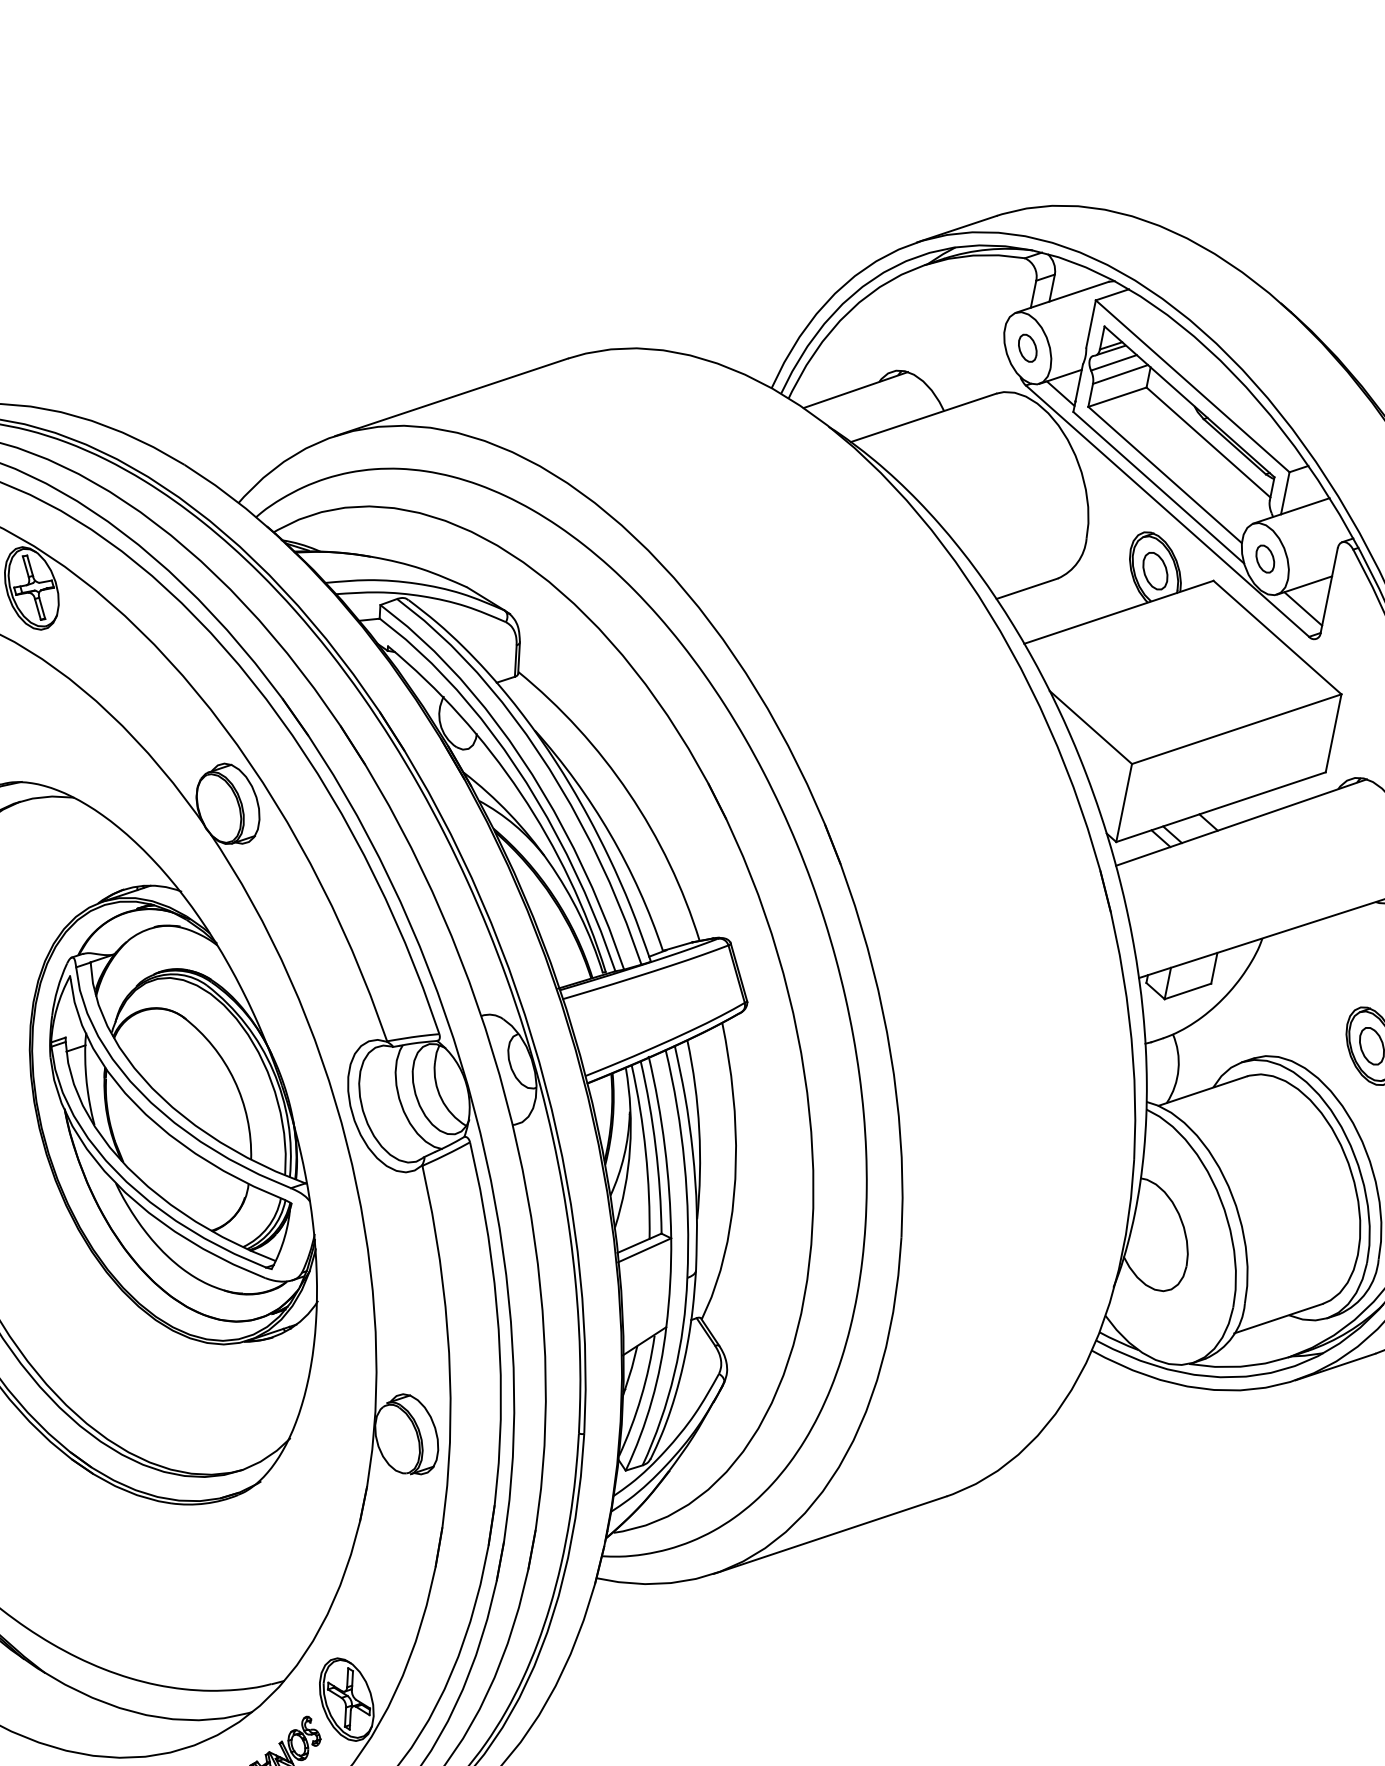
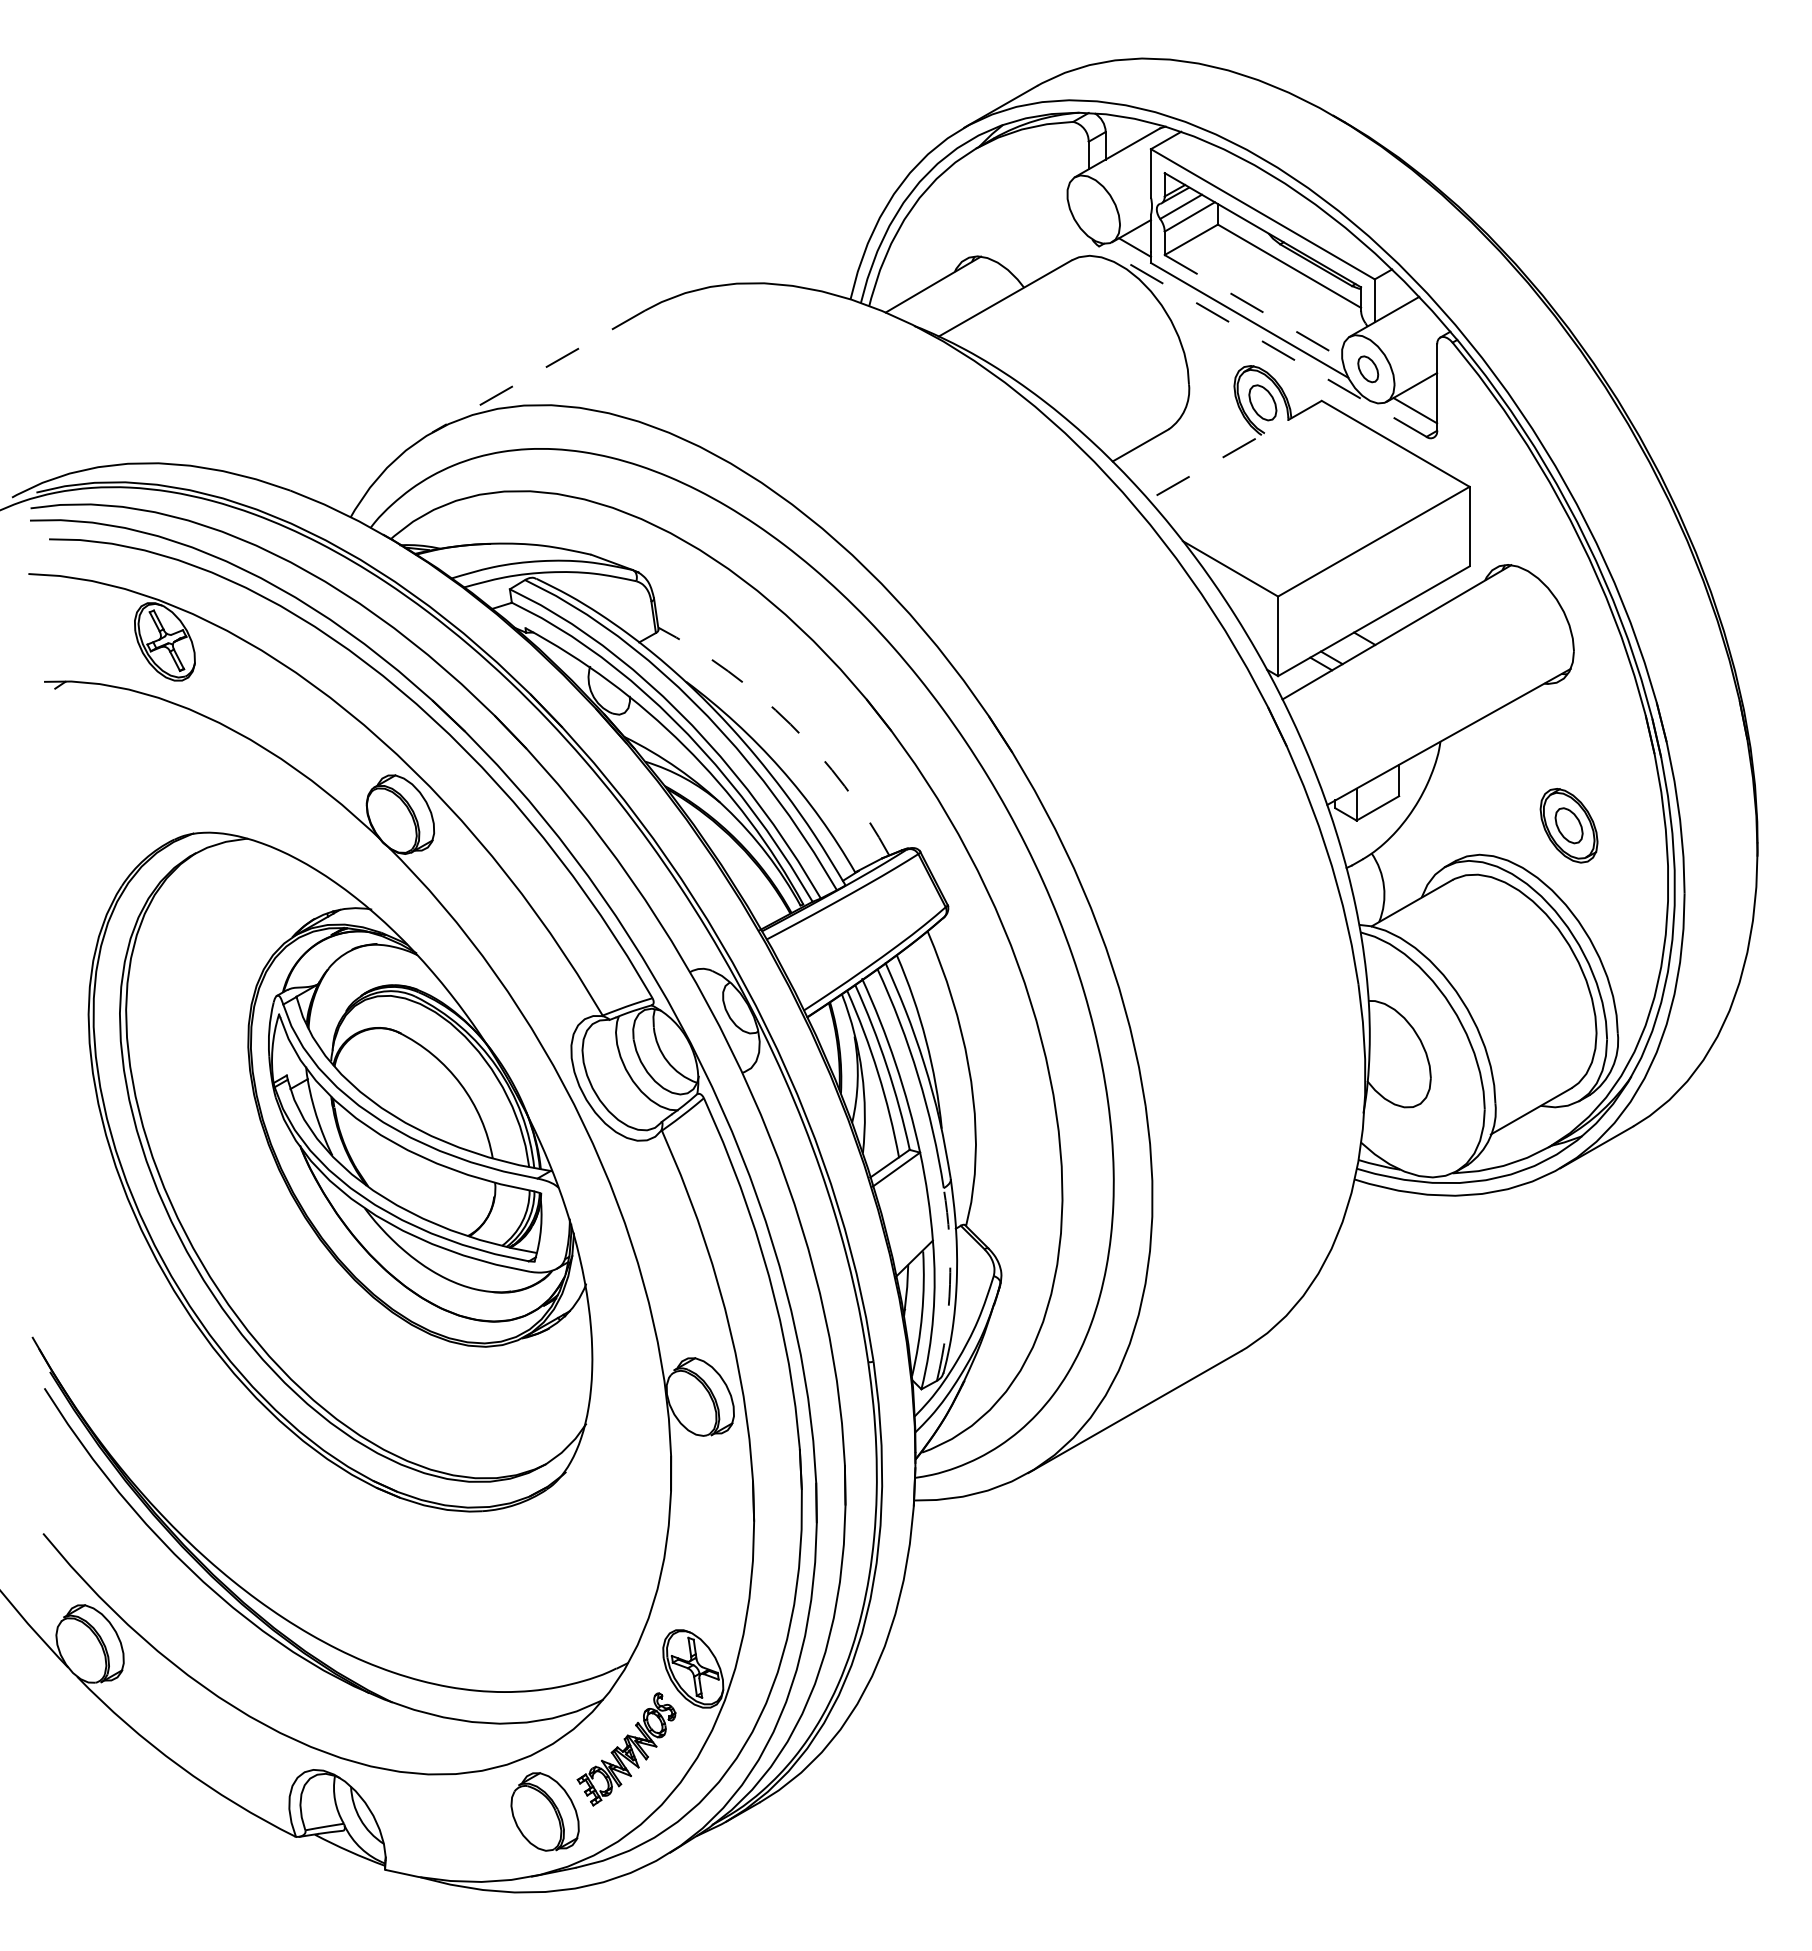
part: (1027, 348) -> (1093, 209), removed
line: (451, 397) -> (538, 371), solid -> dashed
line: (1165, 474) -> (1253, 306), solid -> dashed
line: (1167, 510) -> (1262, 341), solid -> dashed
line: (1119, 612) -> (1235, 450), solid -> dashed
arc: (628, 793) -> (790, 724), solid -> dashed
arc: (674, 1373) -> (950, 1284), solid -> dashed

